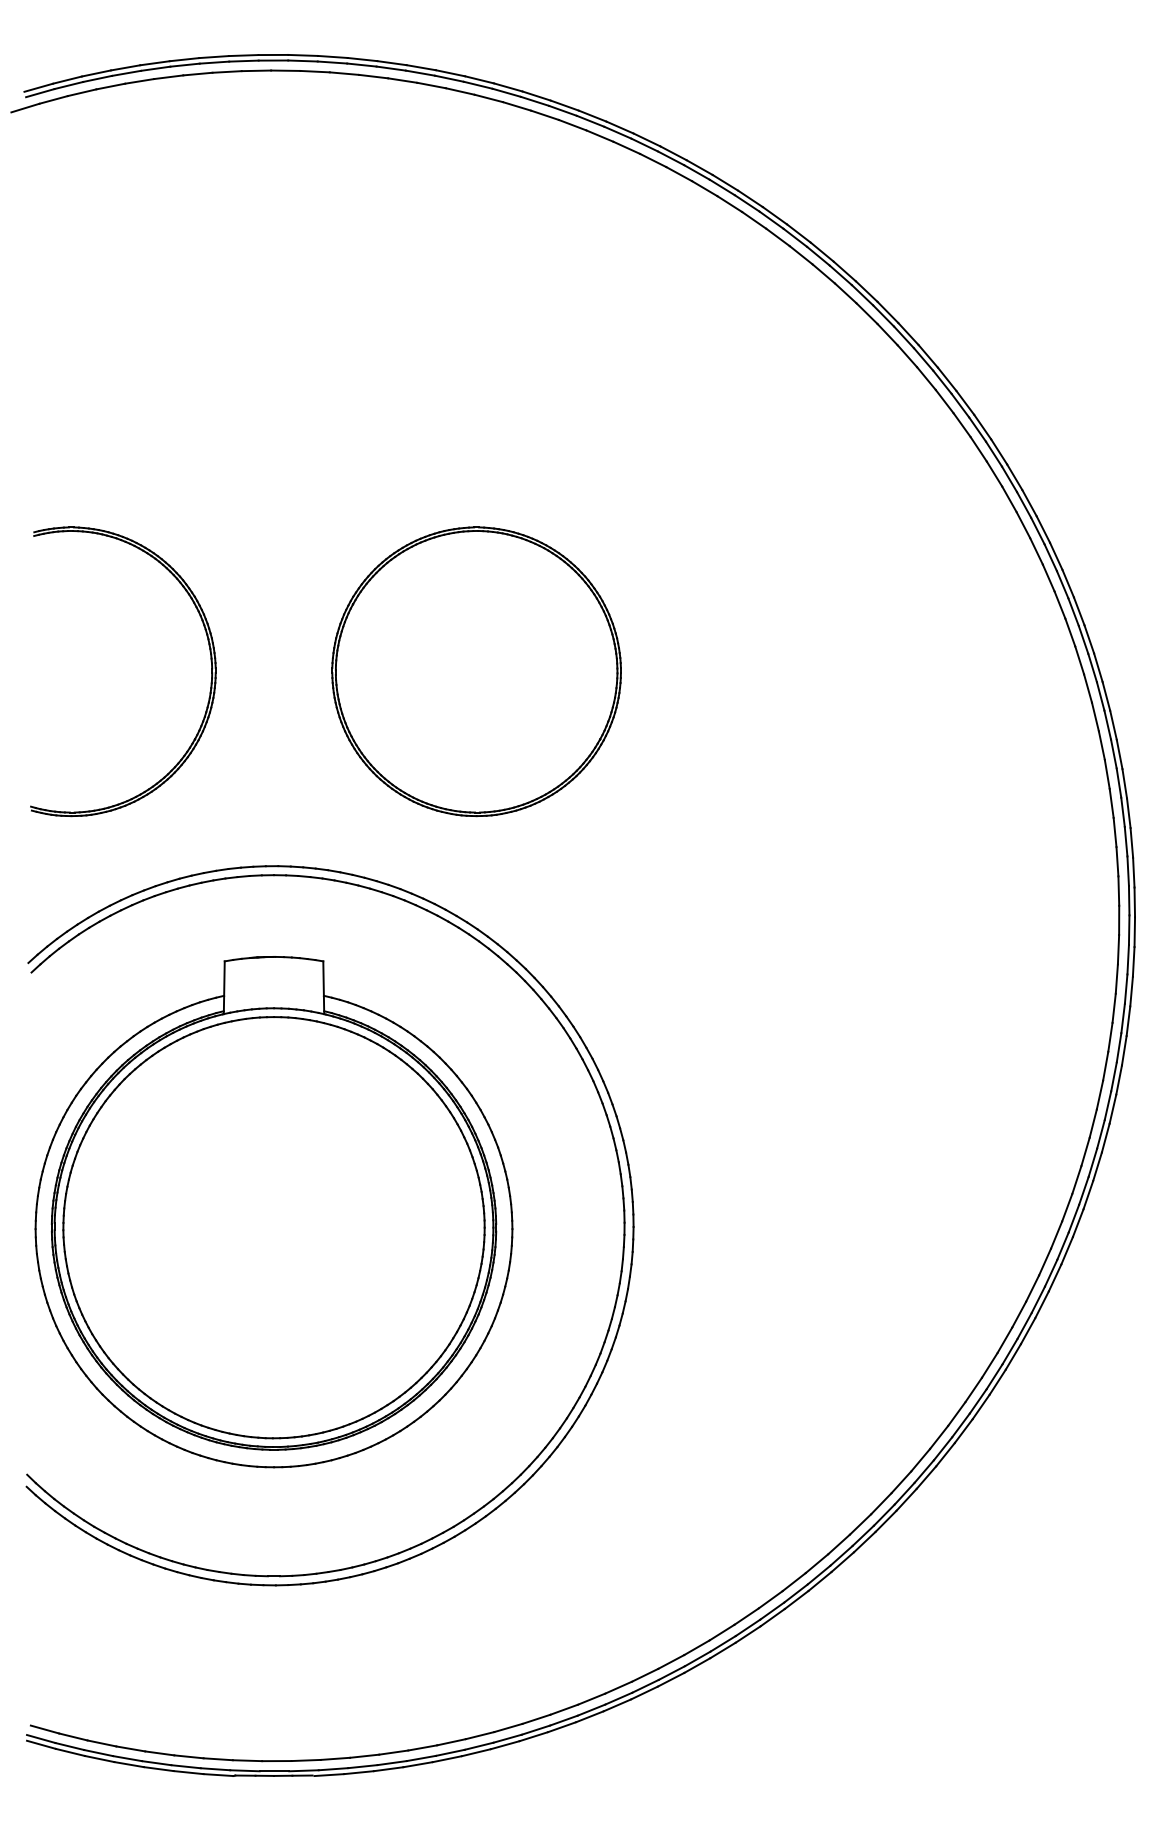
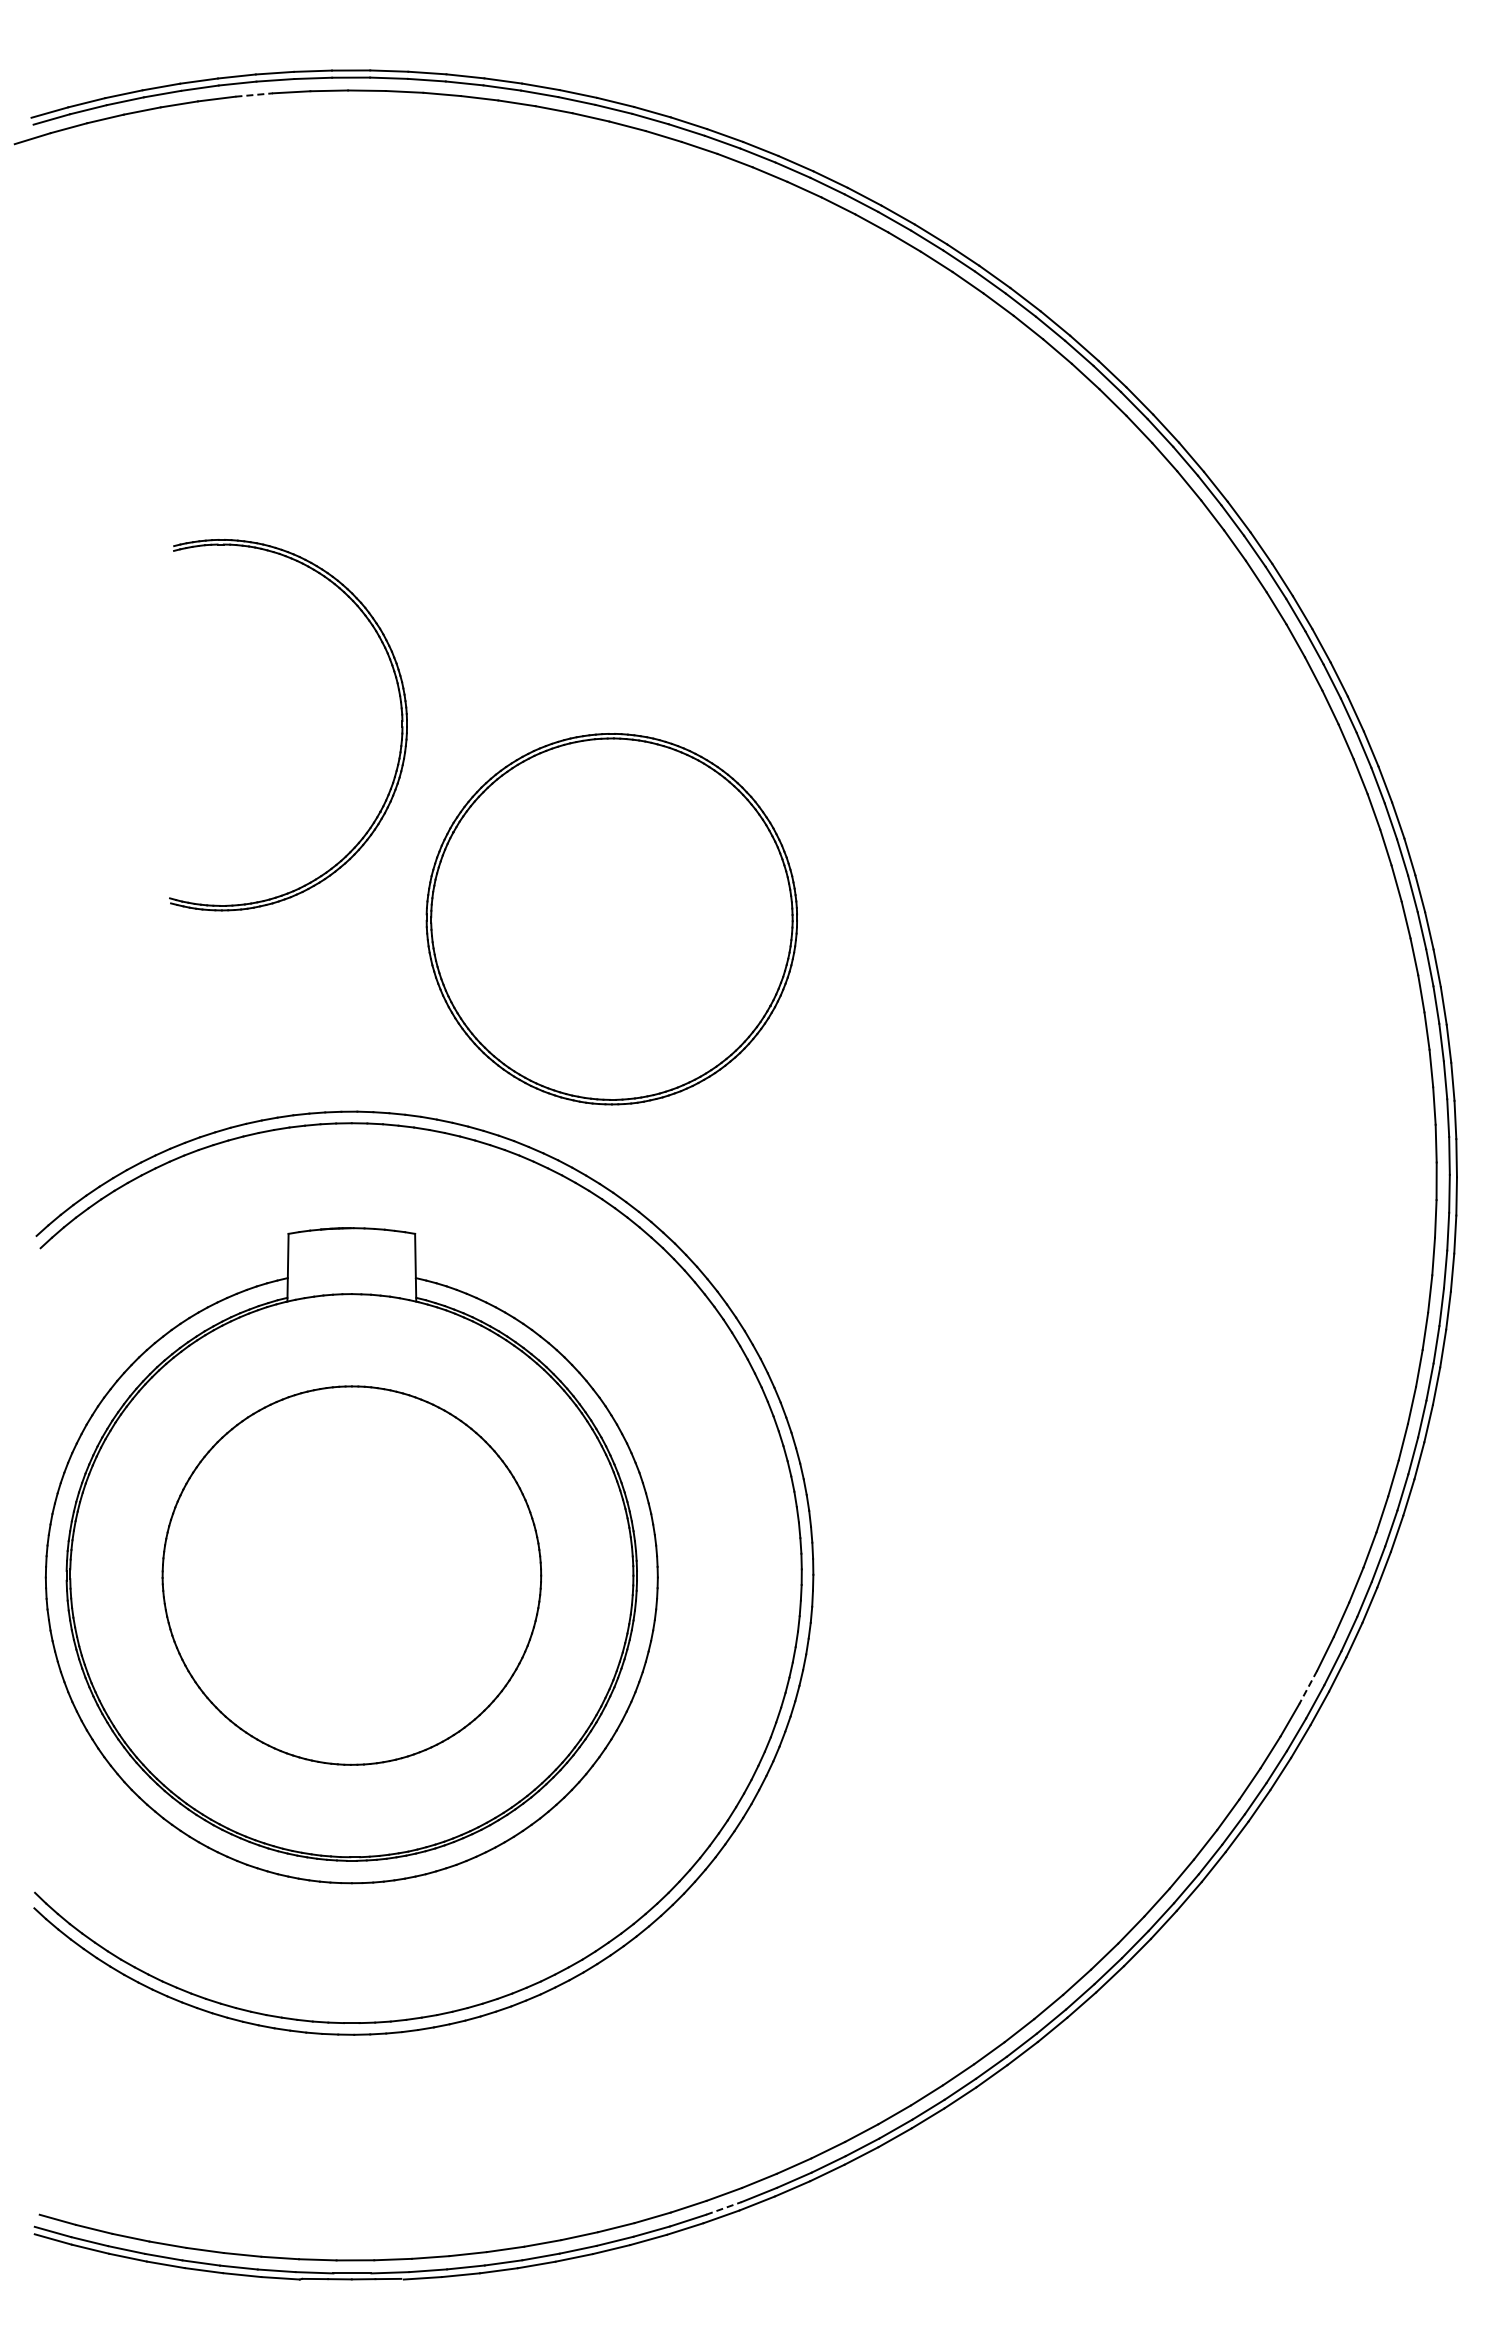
line: (198, 74) -> (254, 95), solid -> dashed
part: (211, 672) -> (401, 725), moved
part: (476, 672) -> (611, 919), moved
part: (273, 1227) -> (351, 1575), size x0.7
line: (1019, 1314) -> (1308, 1687), solid -> dashed
line: (563, 1720) -> (723, 2208), solid -> dashed

